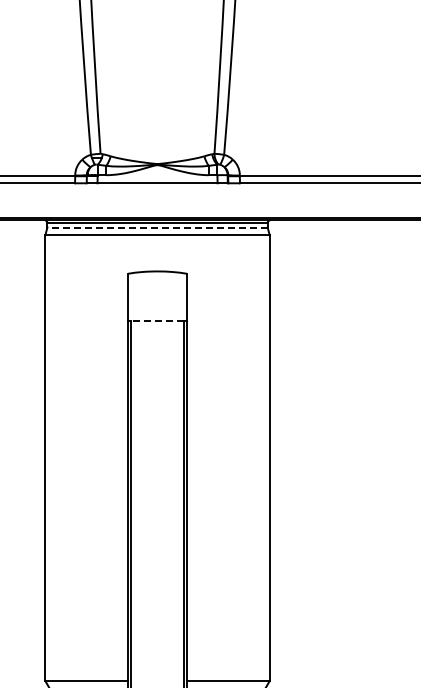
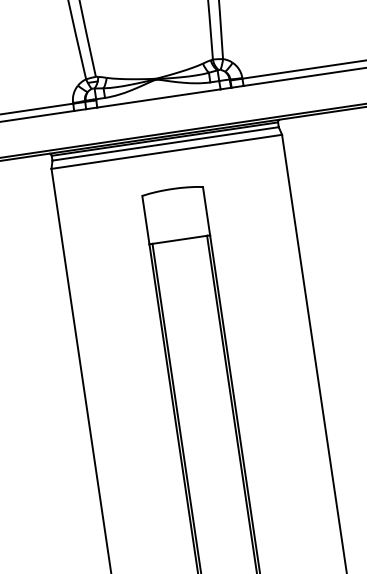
line: (157, 227) -> (165, 143), dashed -> solid
line: (157, 320) -> (179, 239), dashed -> solid

